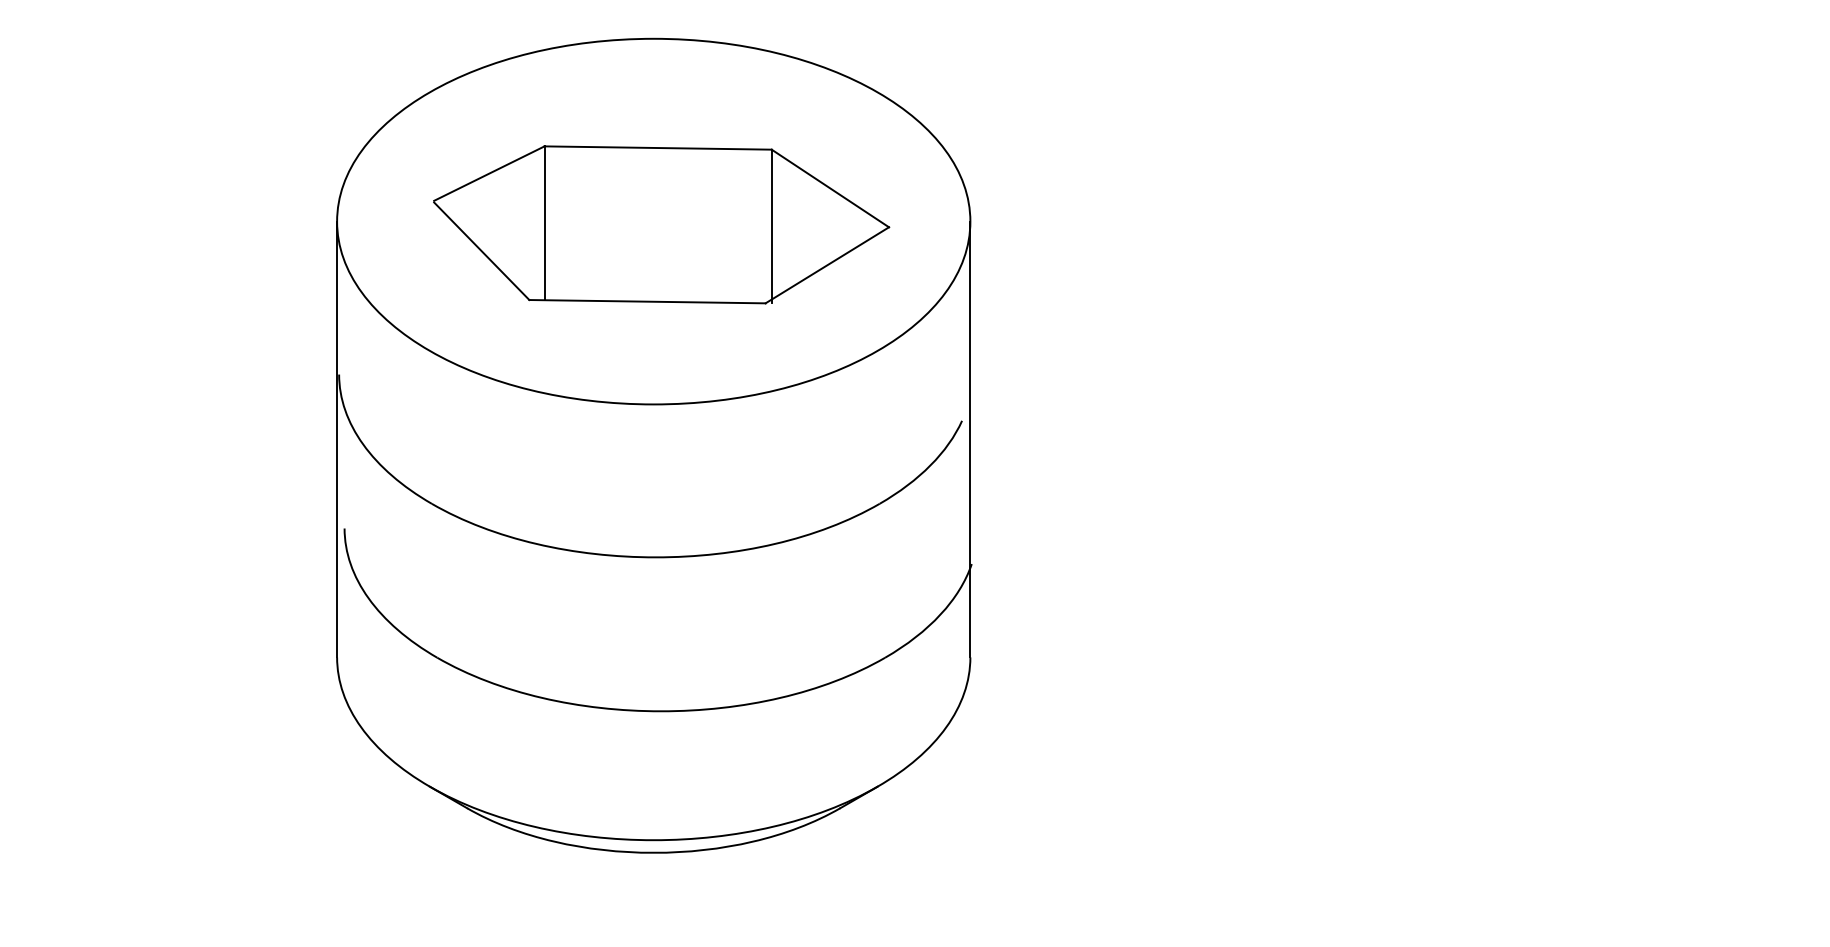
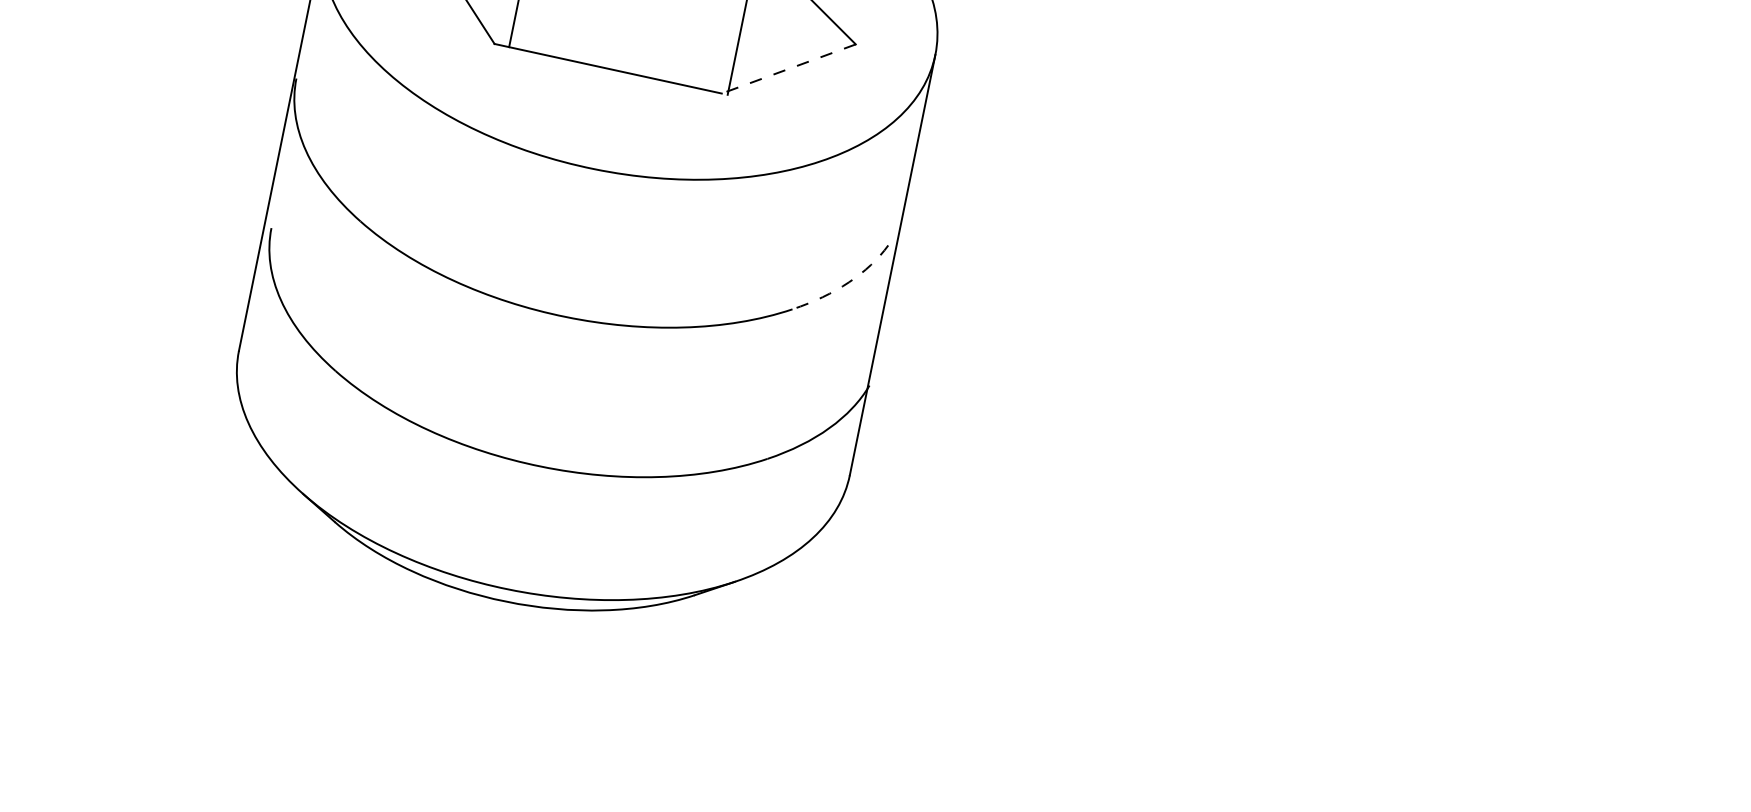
line: (827, 265) -> (788, 69), solid -> dashed
arc: (927, 468) -> (845, 284), solid -> dashed

